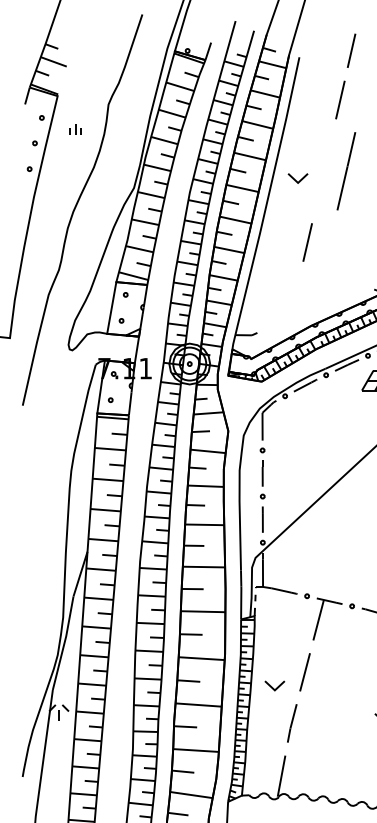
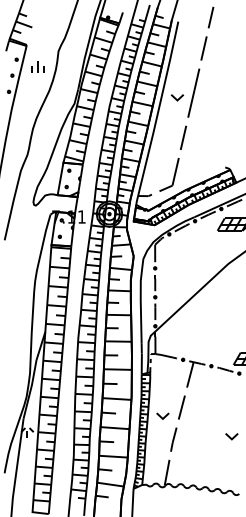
part: (75, 128) -> (37, 66), size x1.67
line: (345, 170) -> (193, 92), moved
part: (285, 300) -> (169, 174), added

